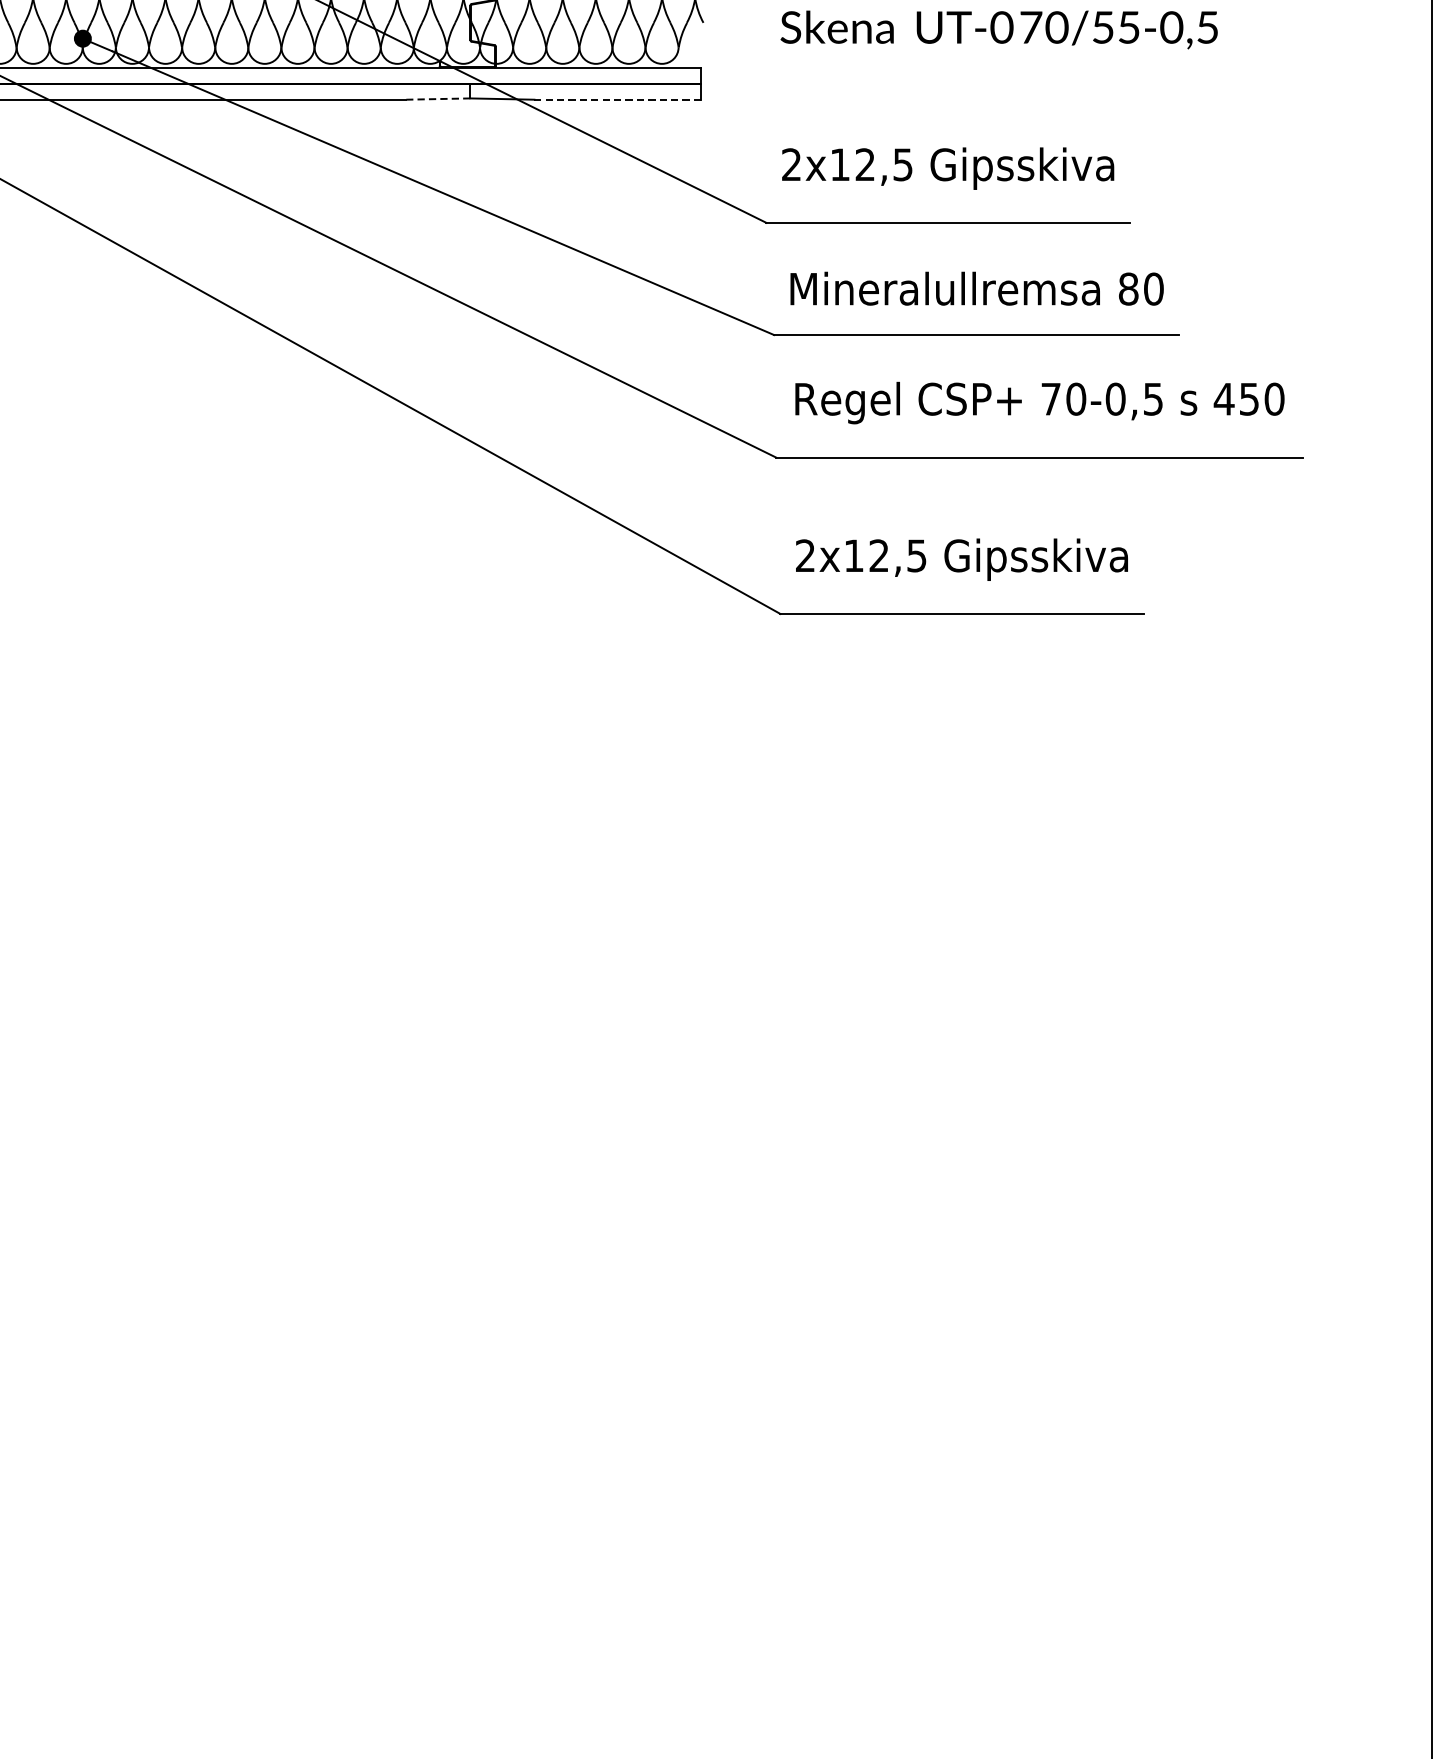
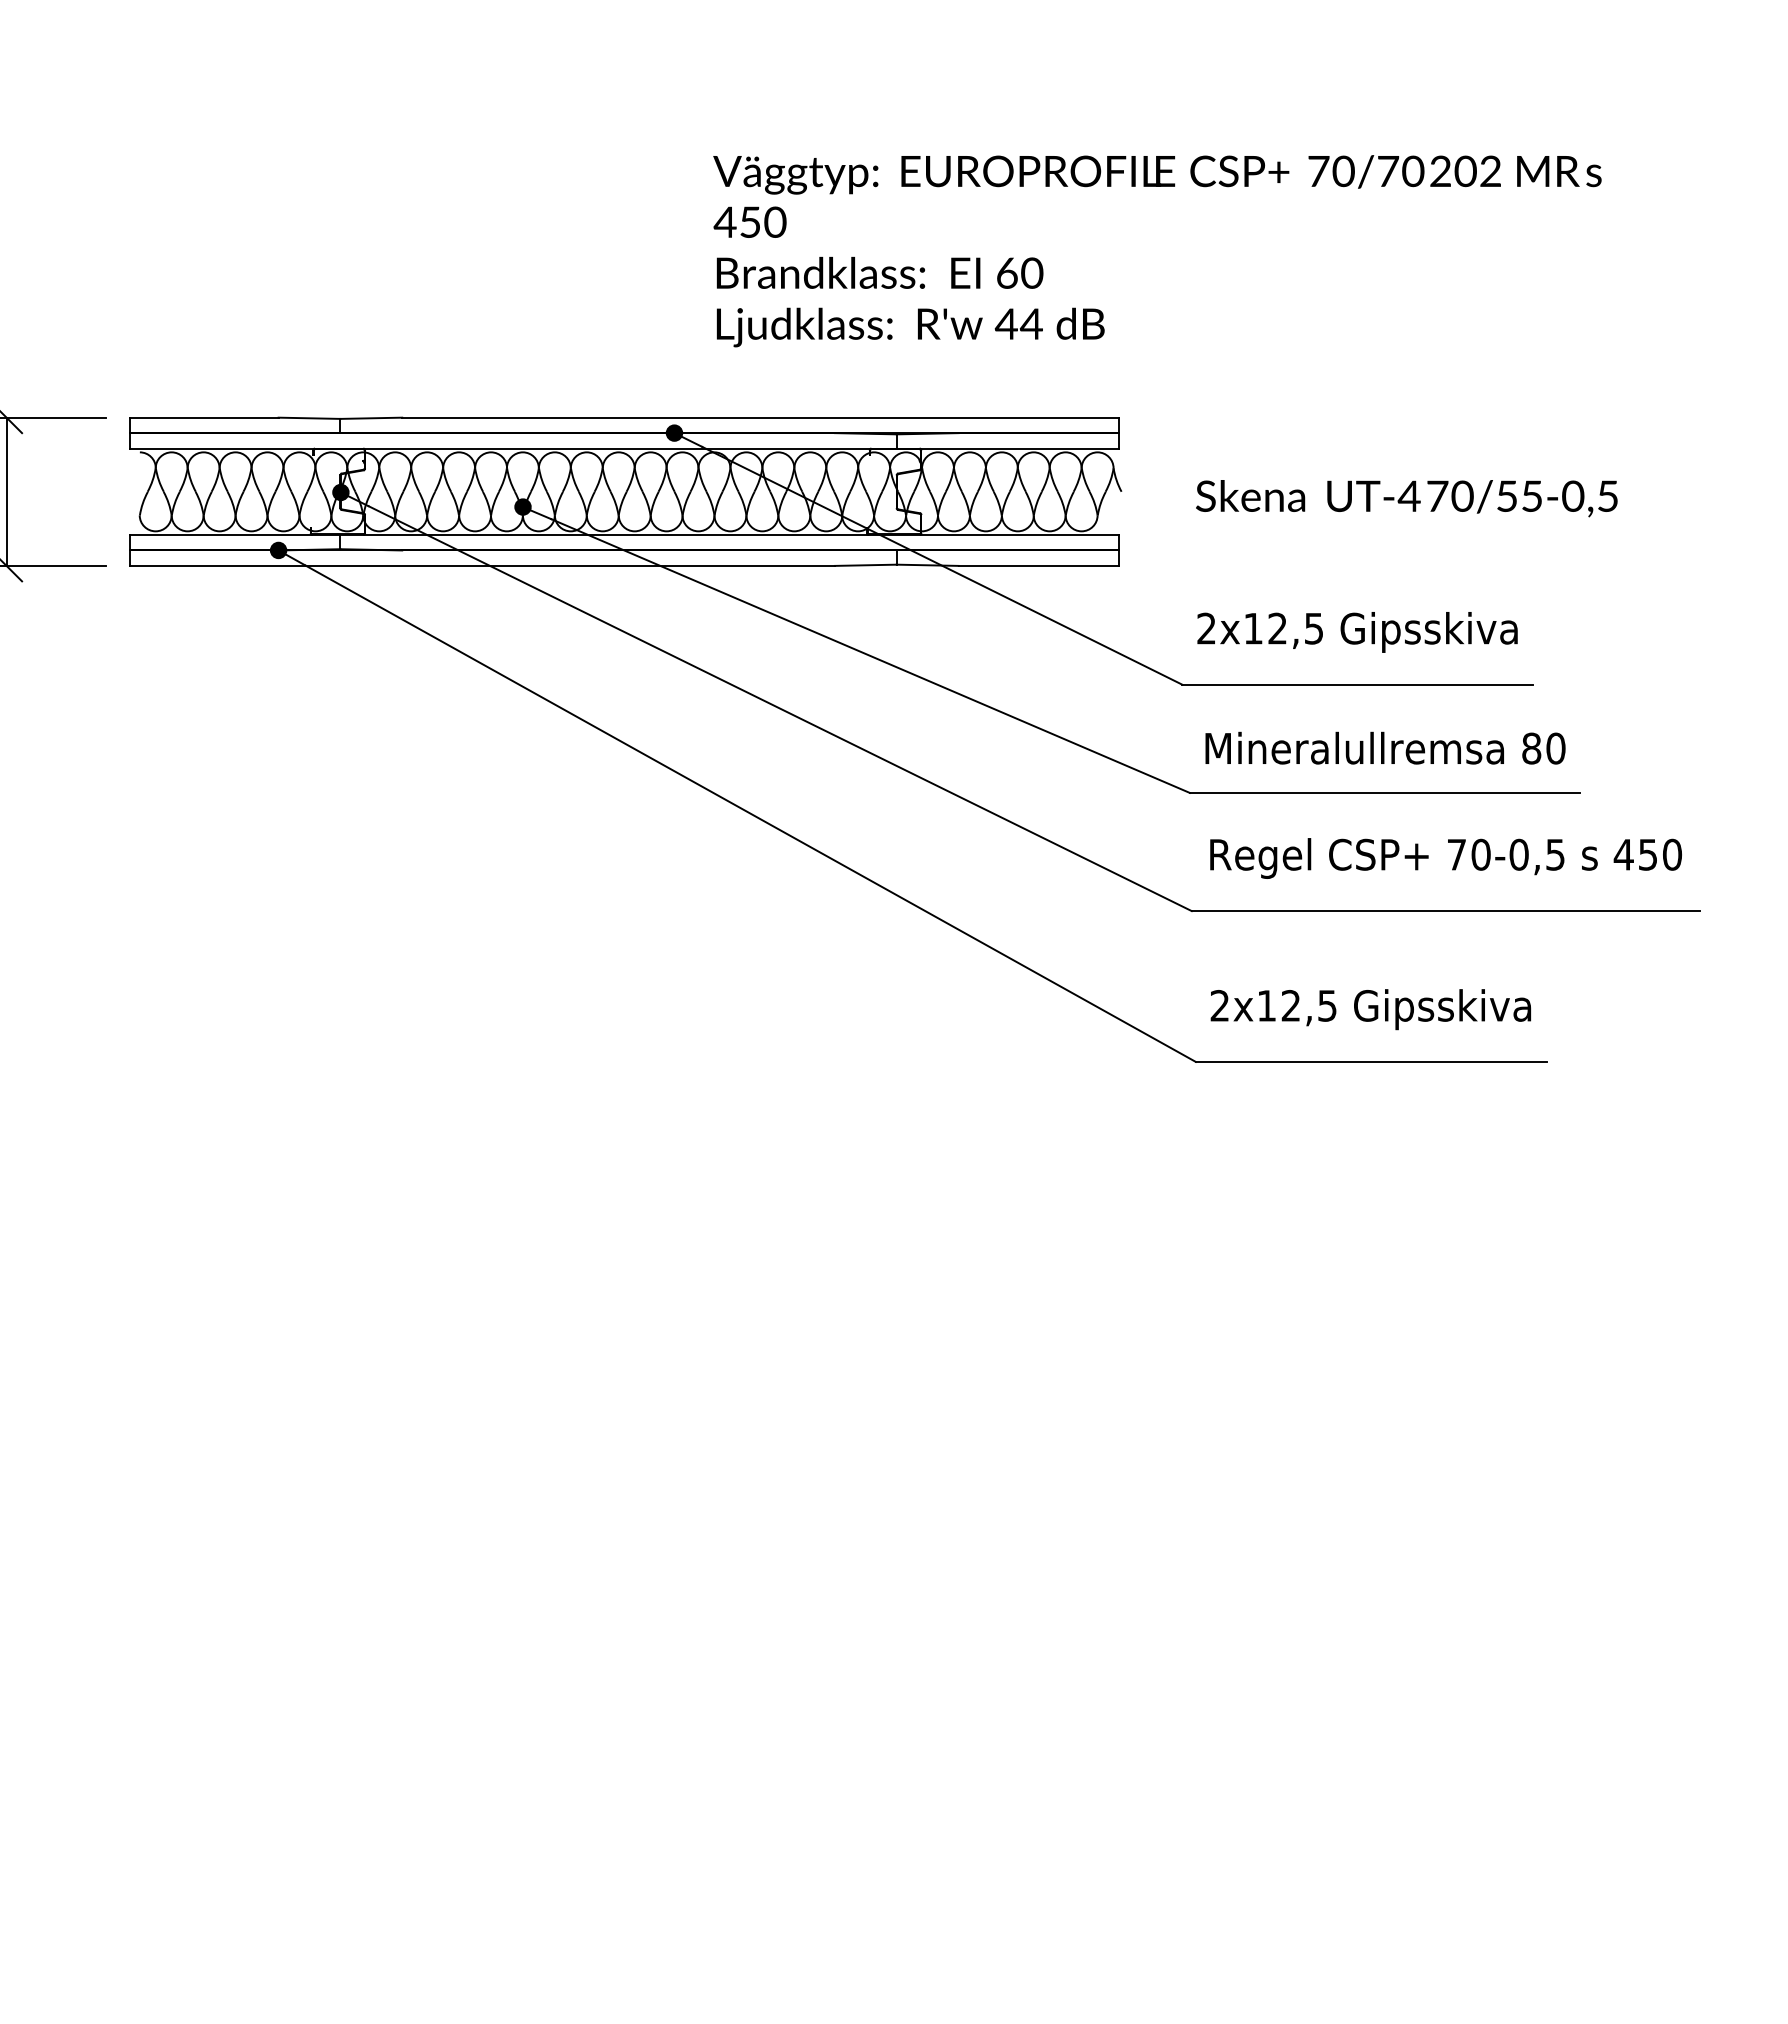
text: (1000, 26) -> (1408, 495), UT-0 -> UT-4
line: (437, 99) -> (865, 565), dashed -> solid
line: (617, 99) -> (1038, 565), dashed -> solid

